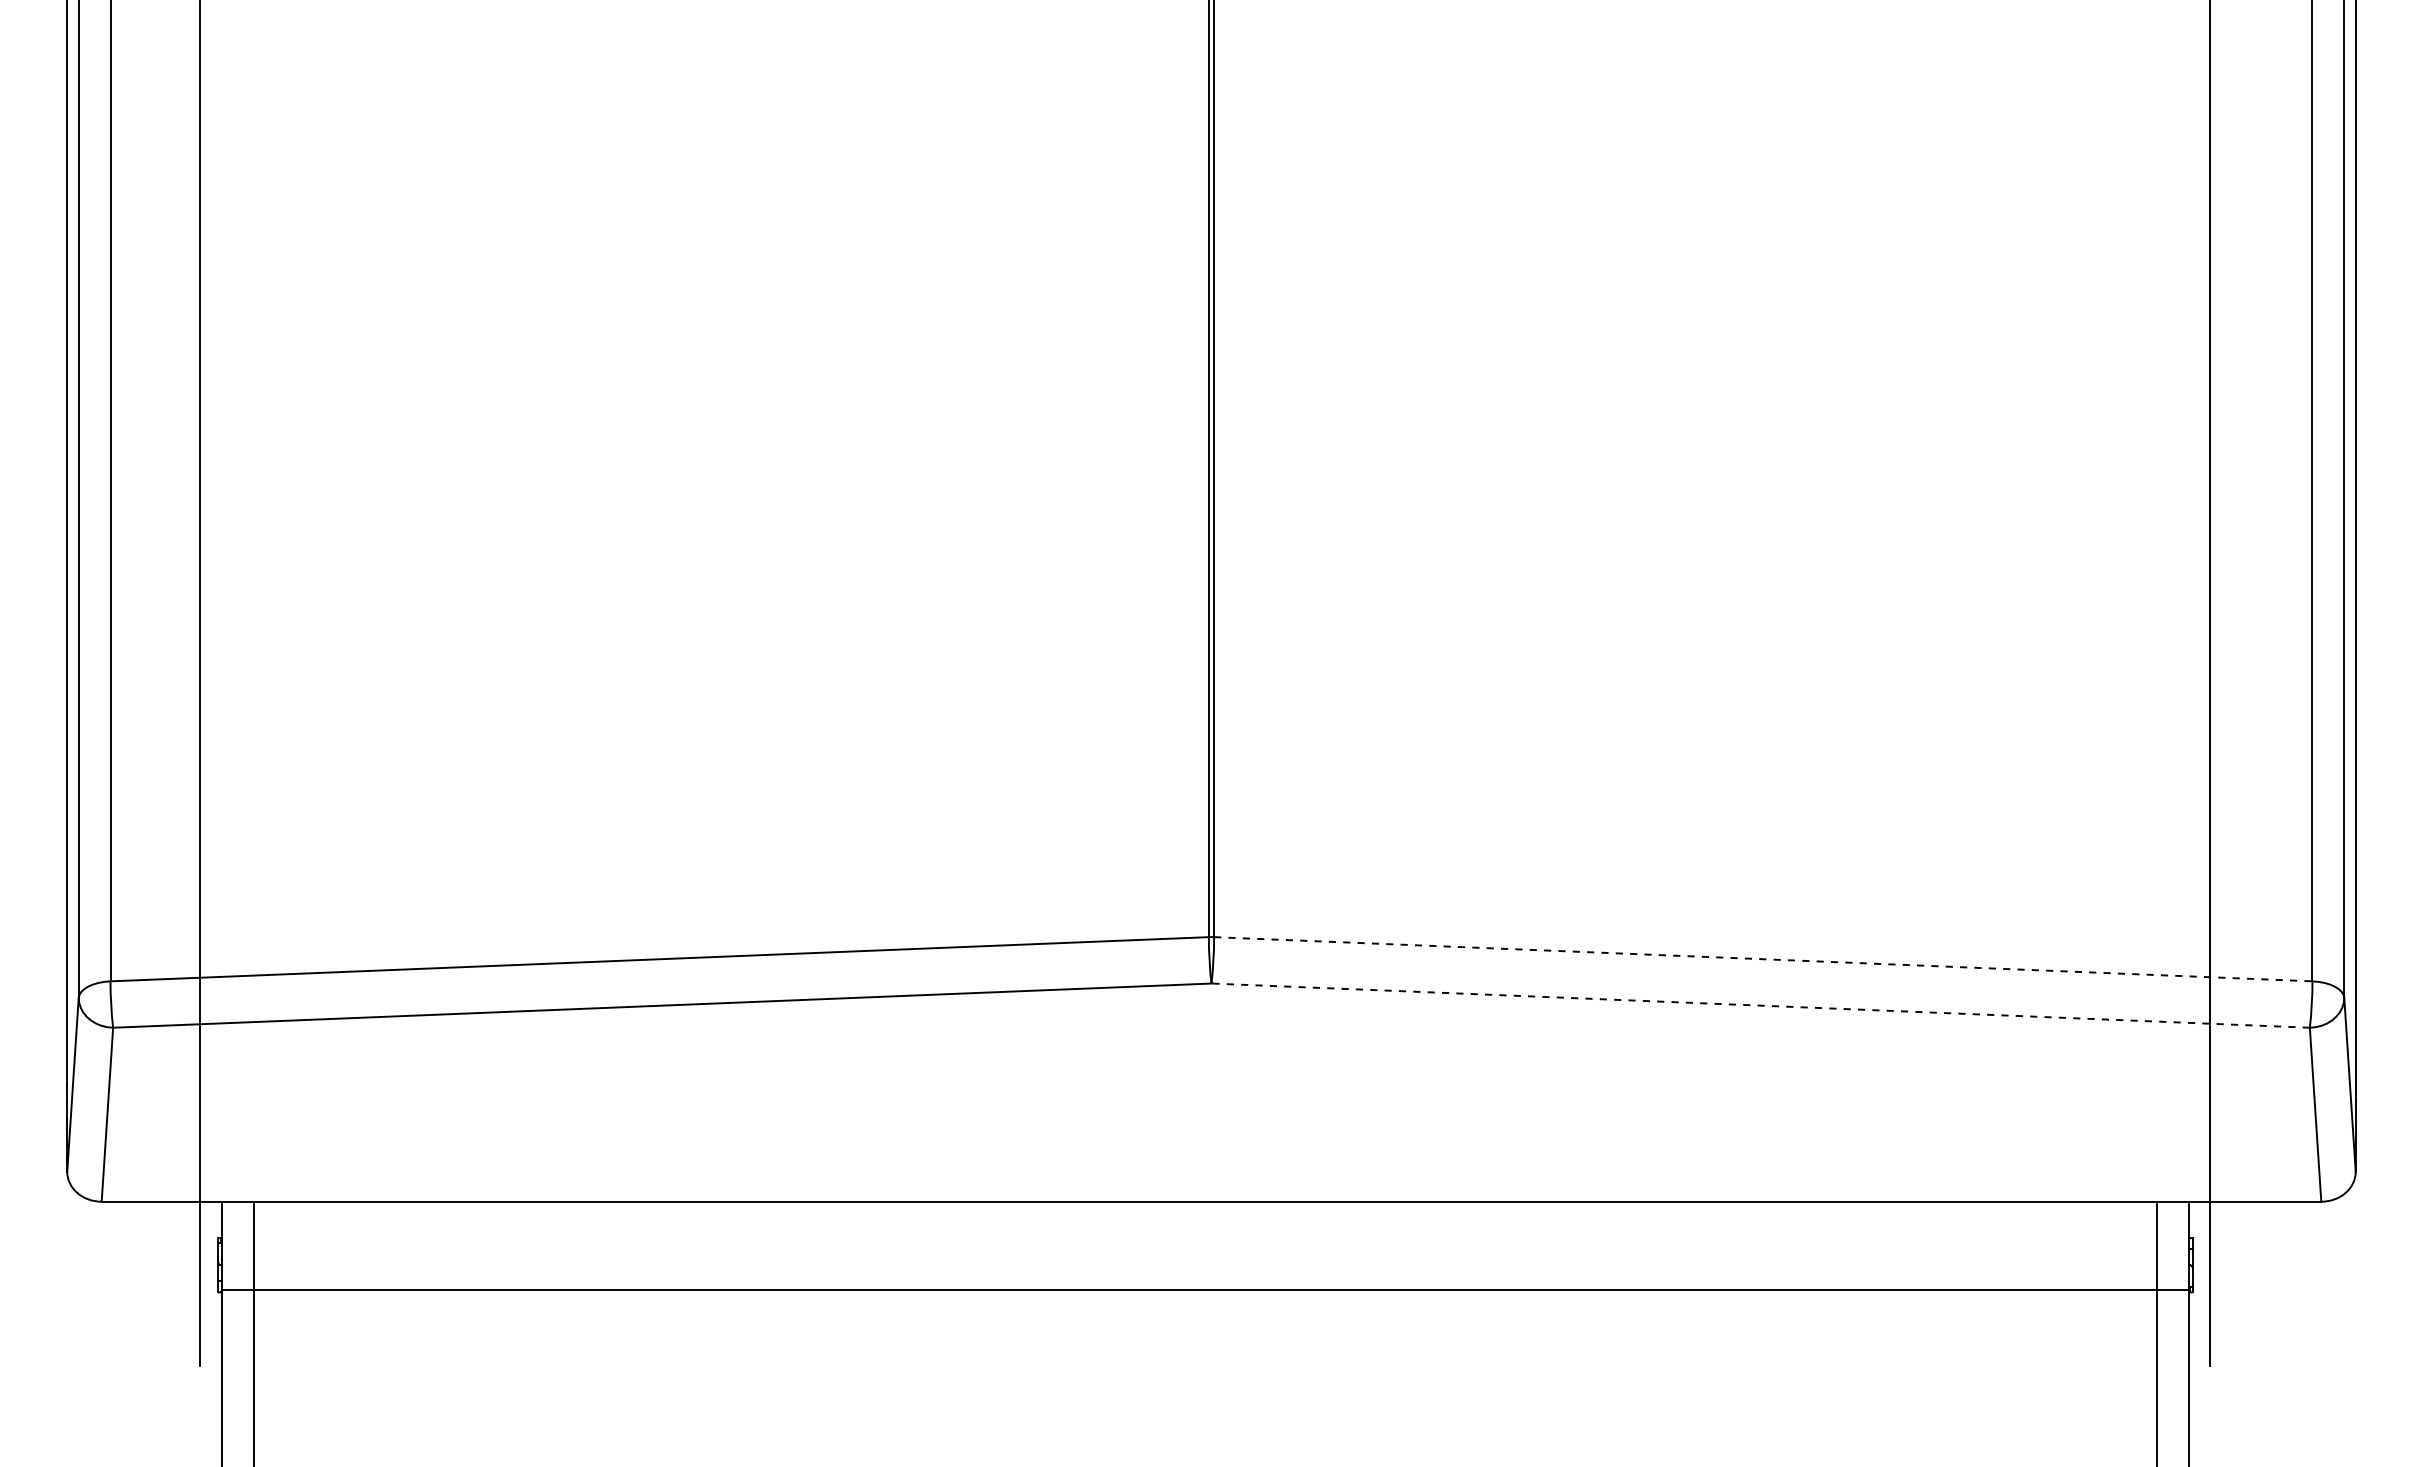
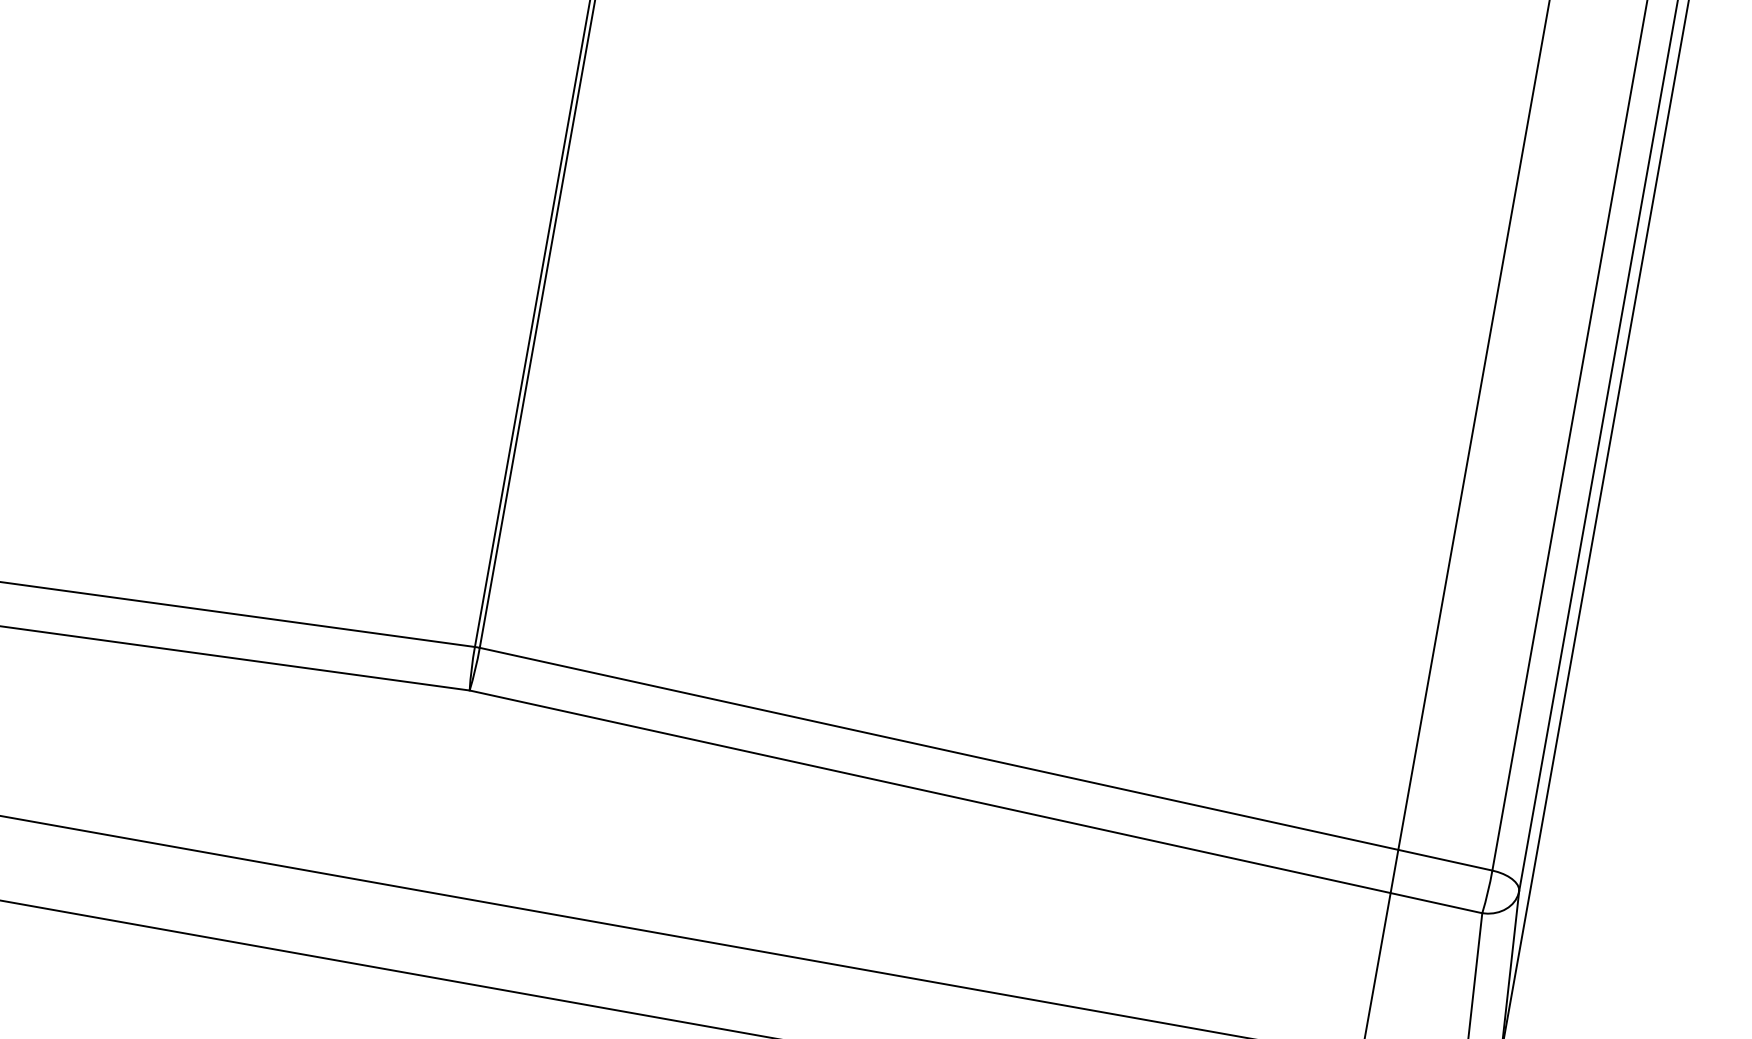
line: (1763, 959) -> (986, 759), dashed -> solid
line: (1760, 1005) -> (975, 801), dashed -> solid

